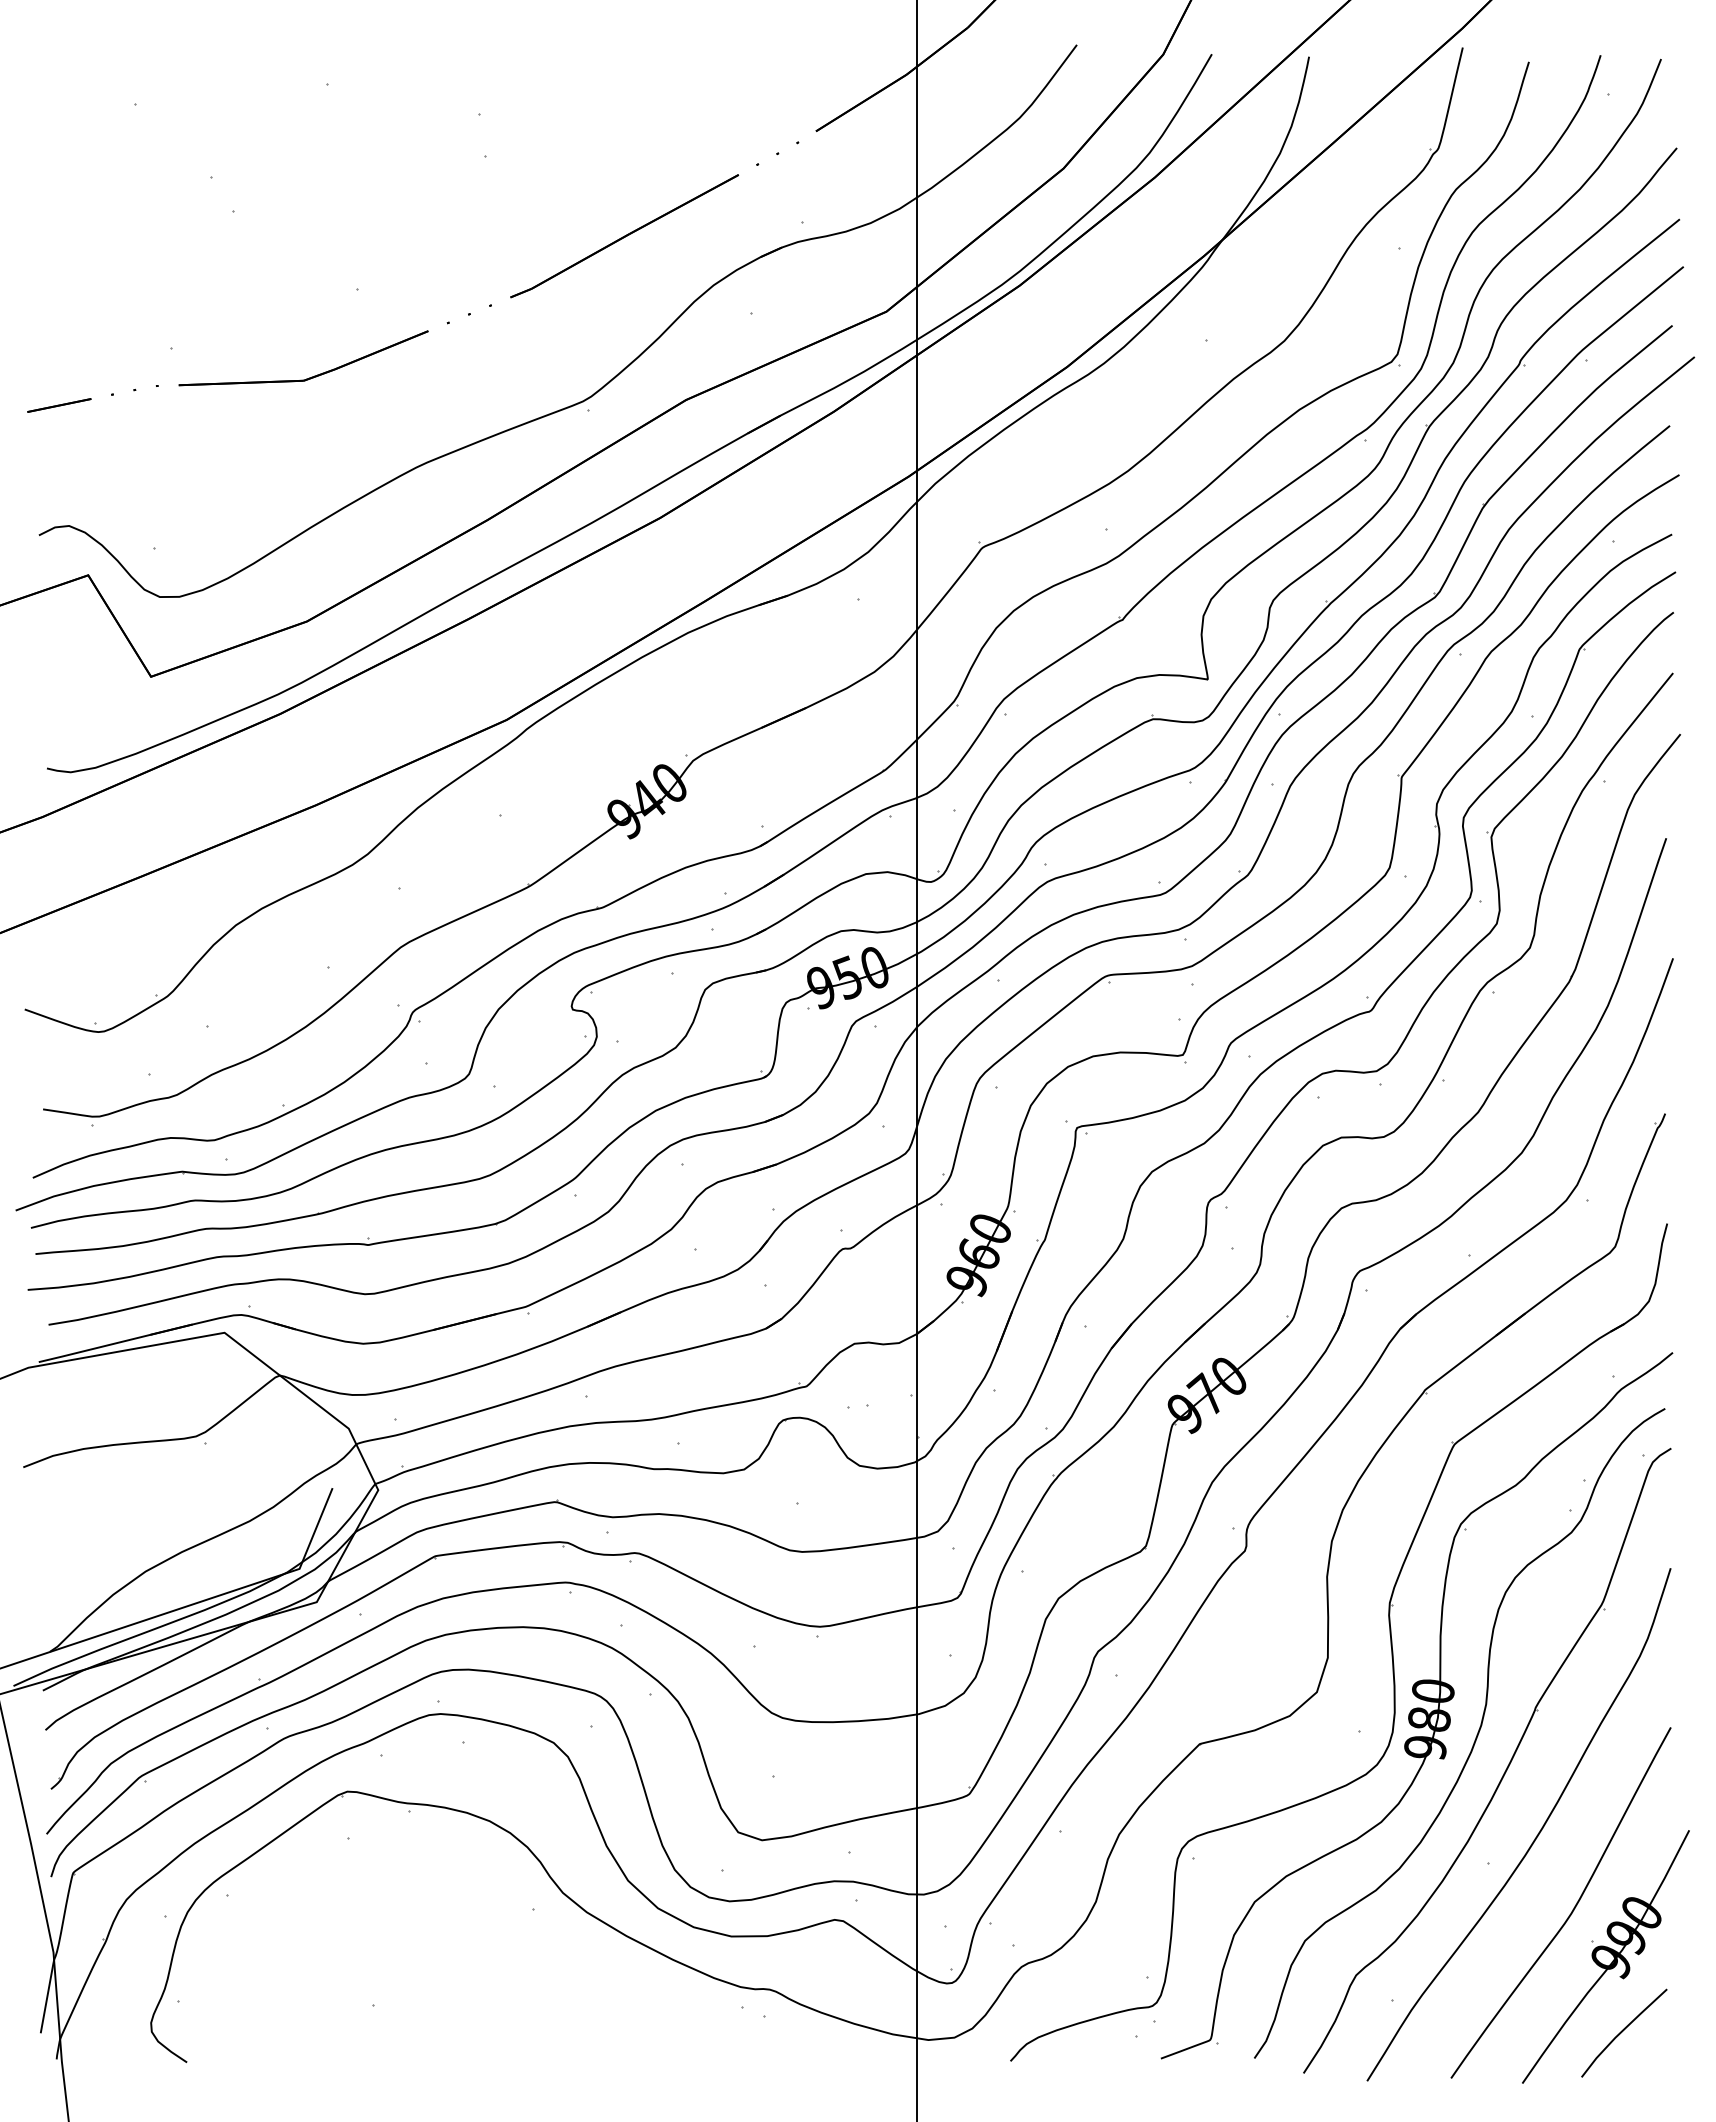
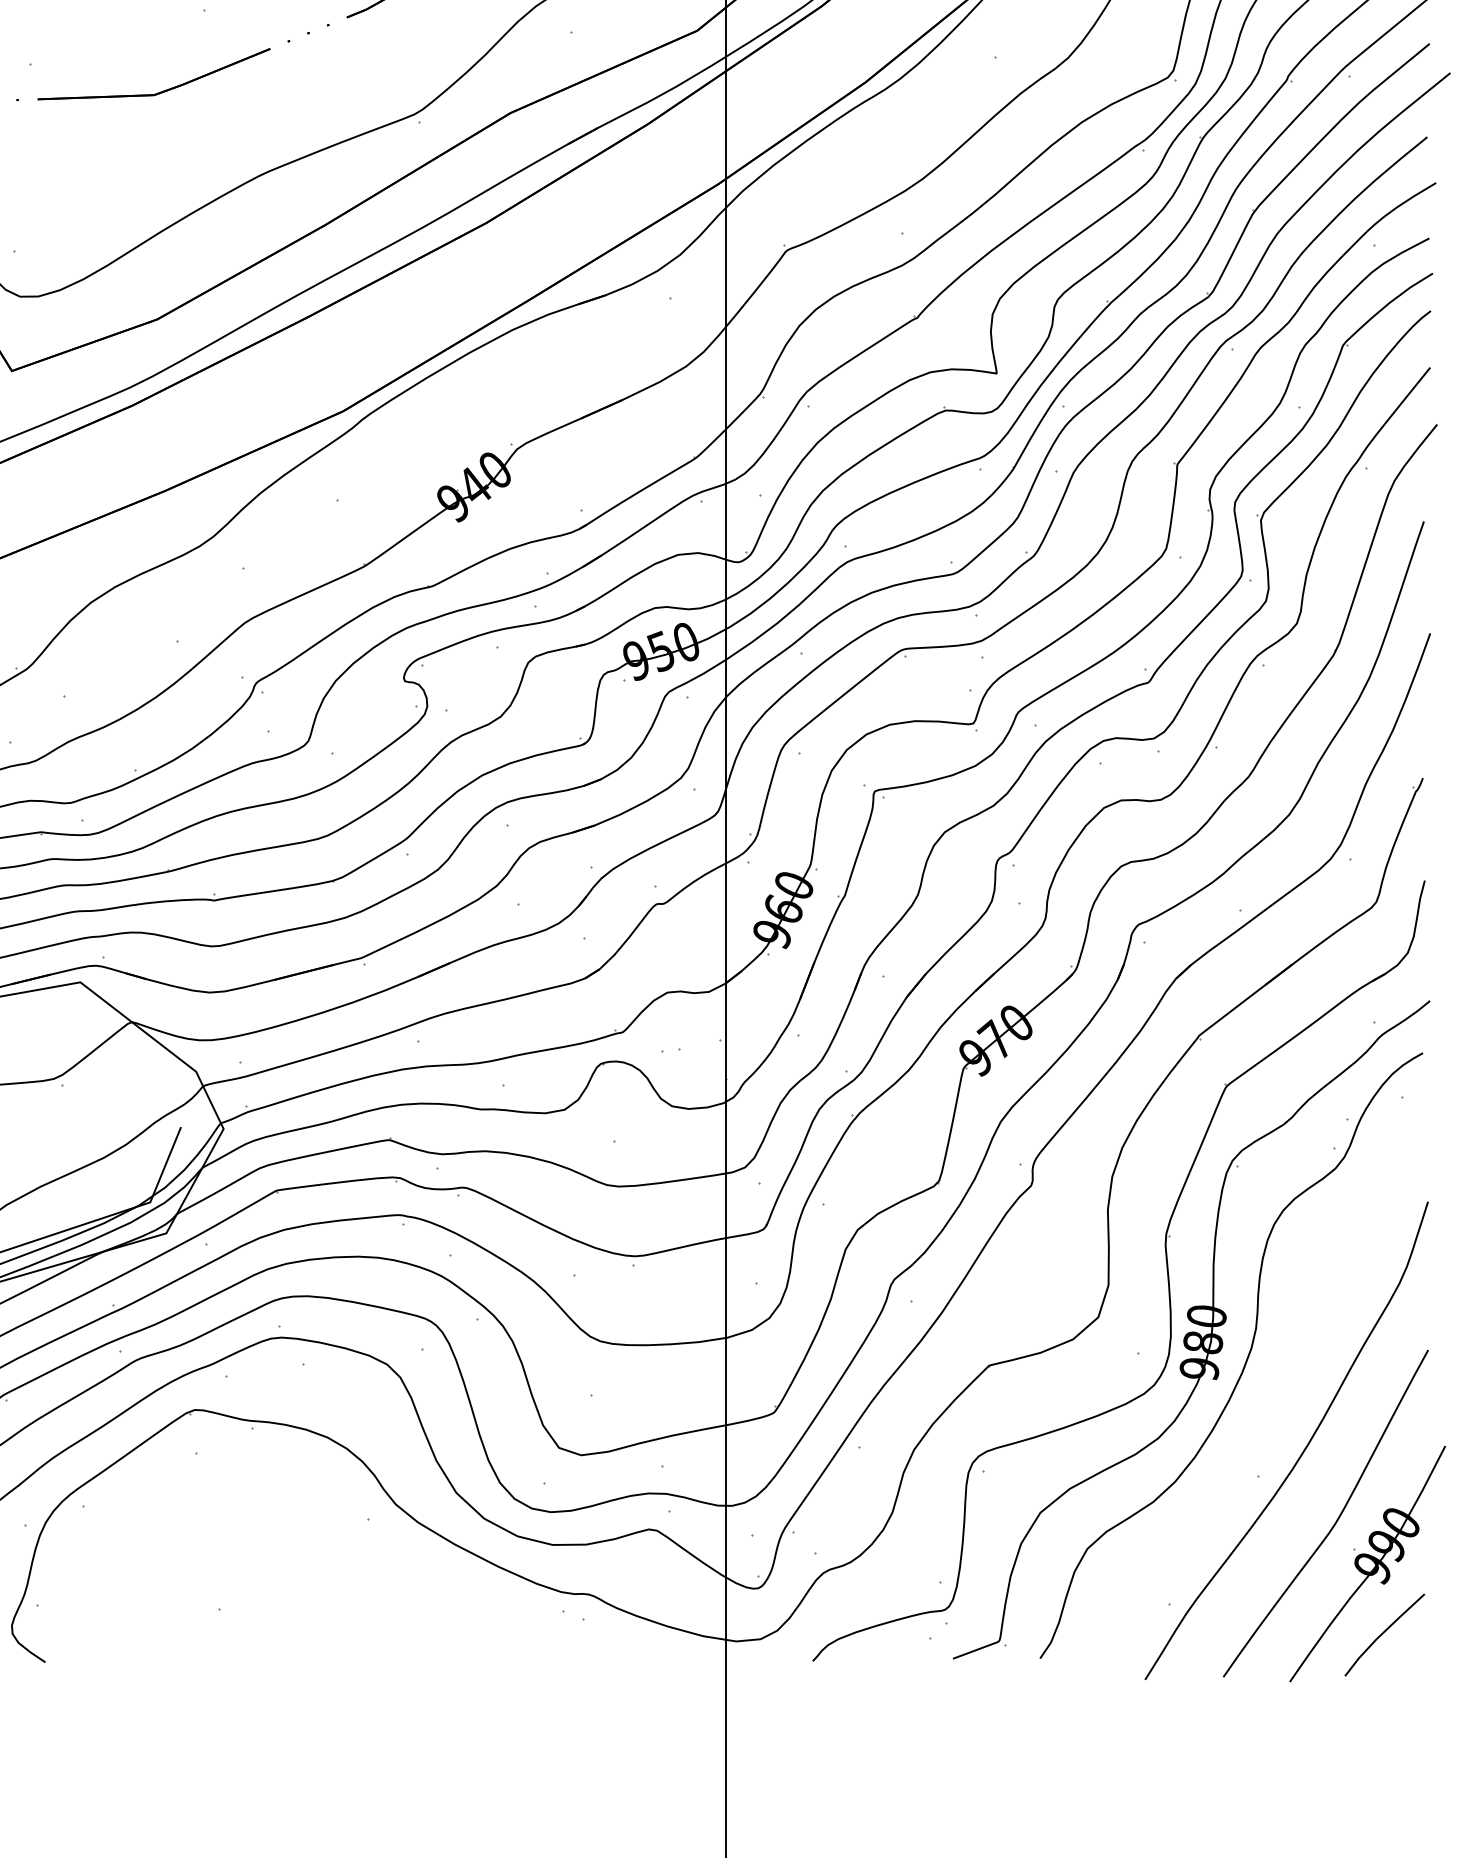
part: (1505, 1769) -> (1274, 1389), removed

